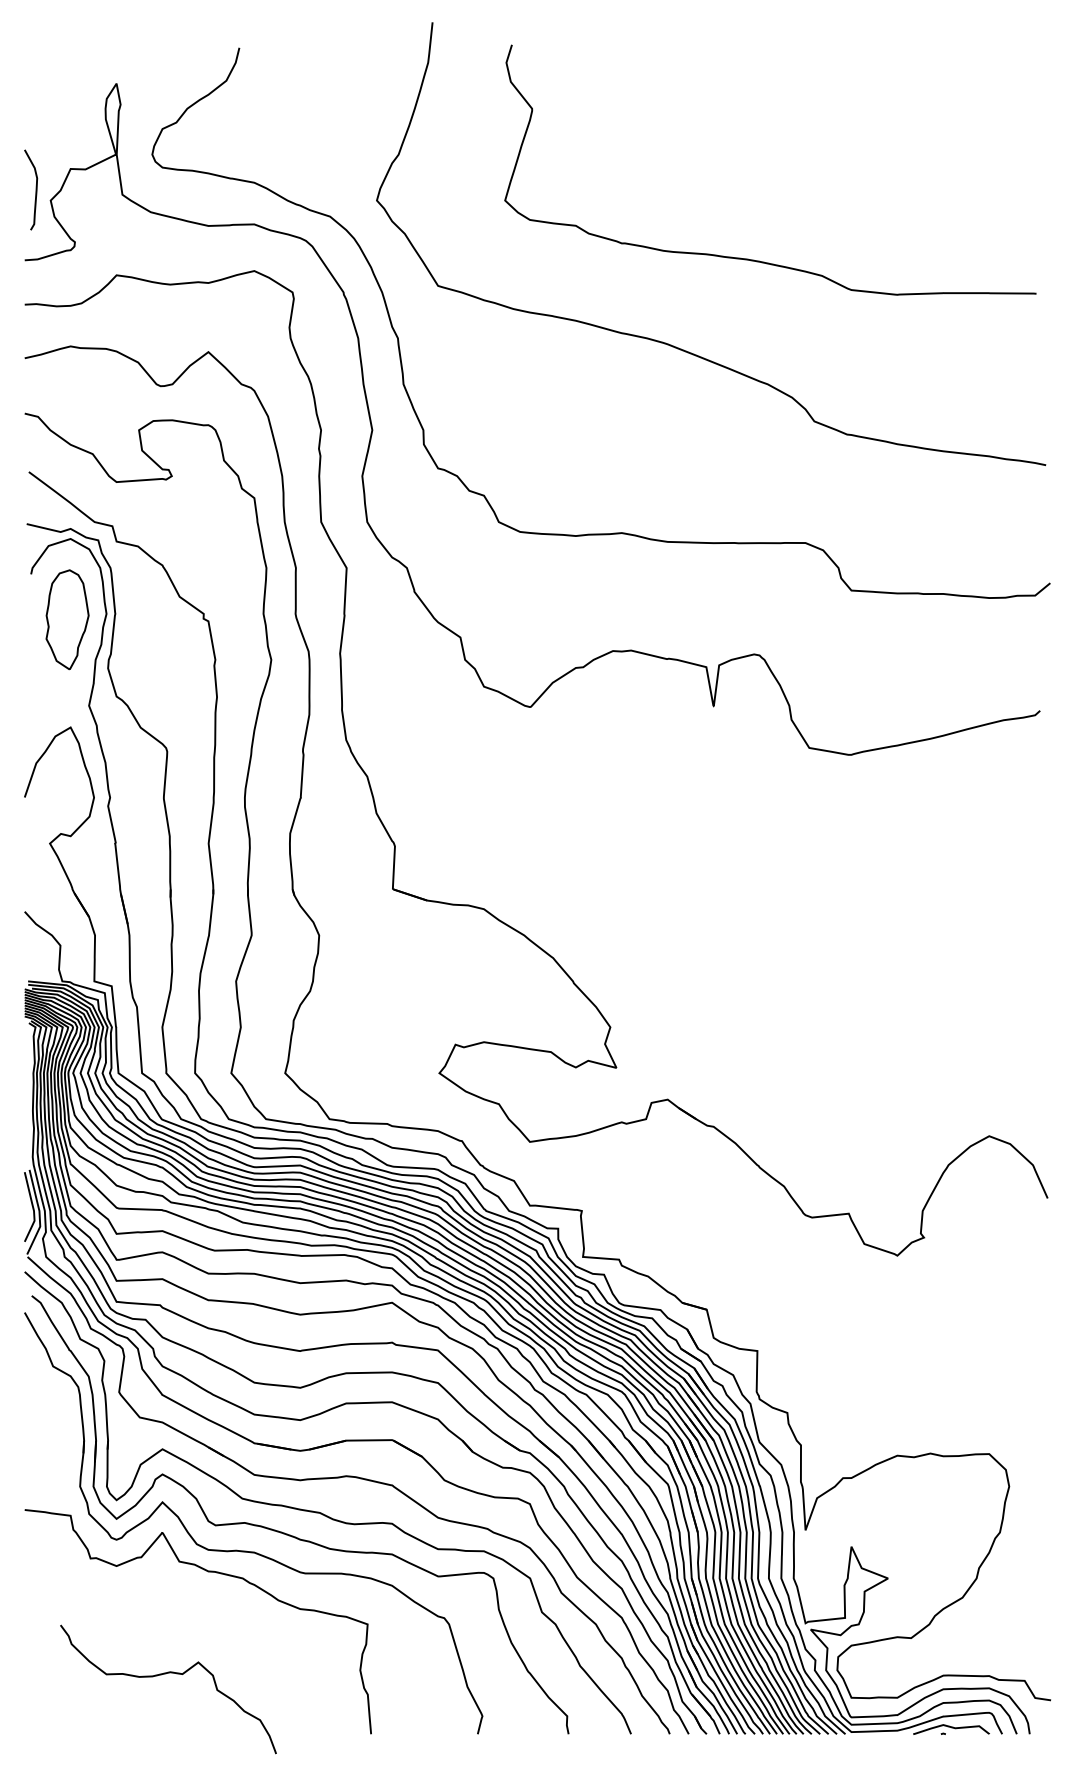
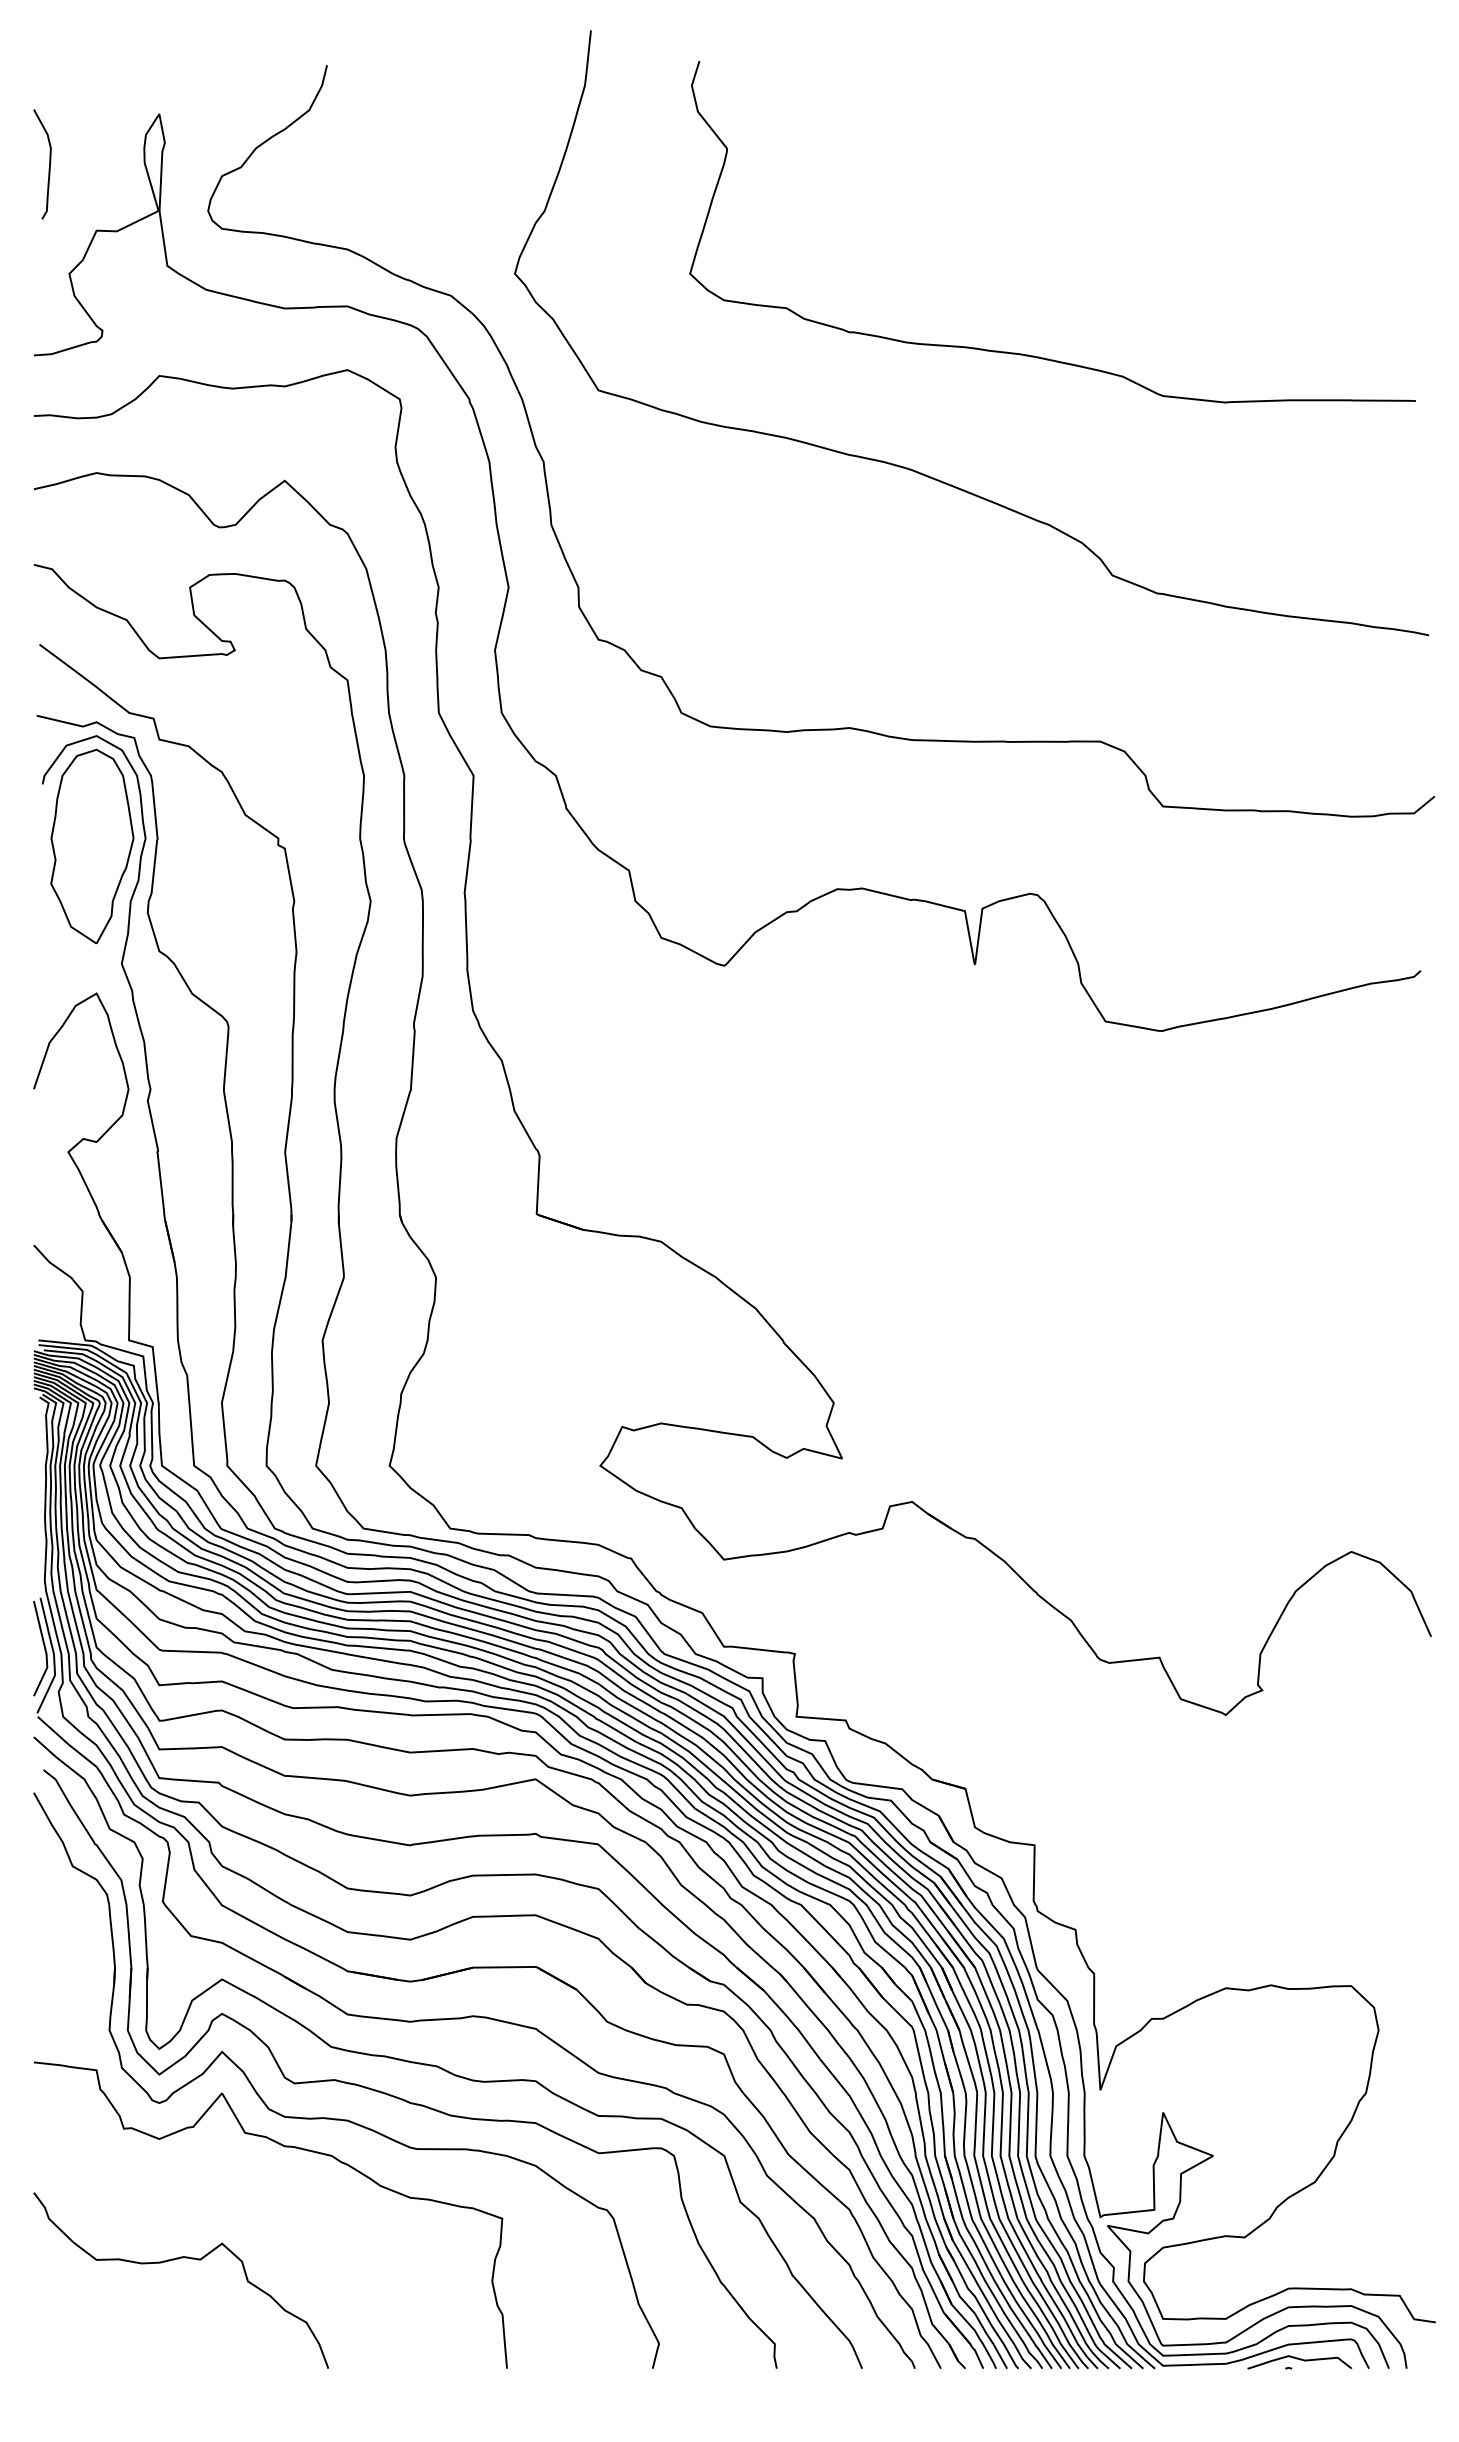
curve: (36, 190) -> (49, 164), moved
part: (67, 619) -> (92, 846), size x1.43
curve: (163, 1674) -> (174, 2260), moved

